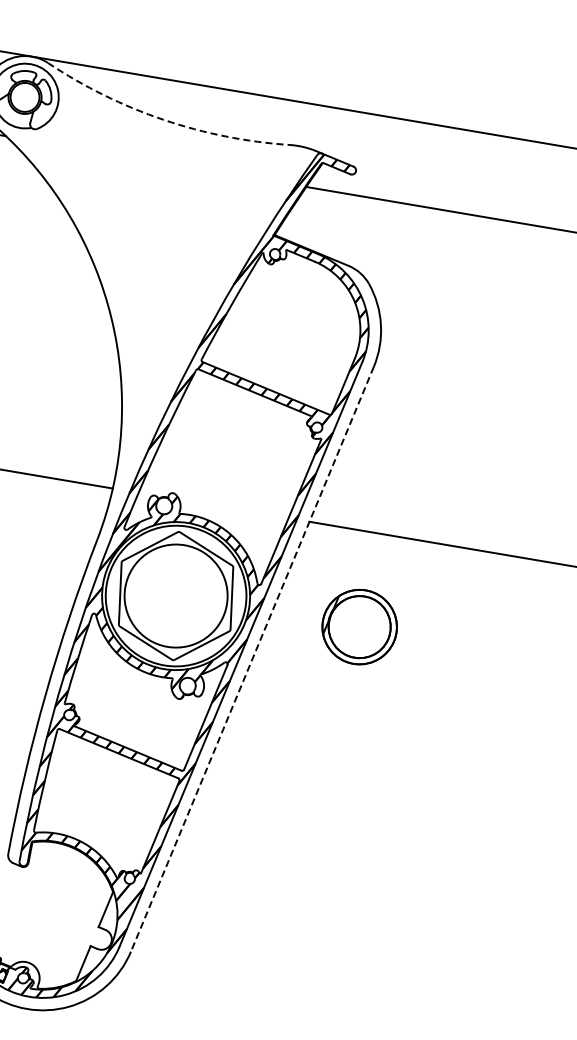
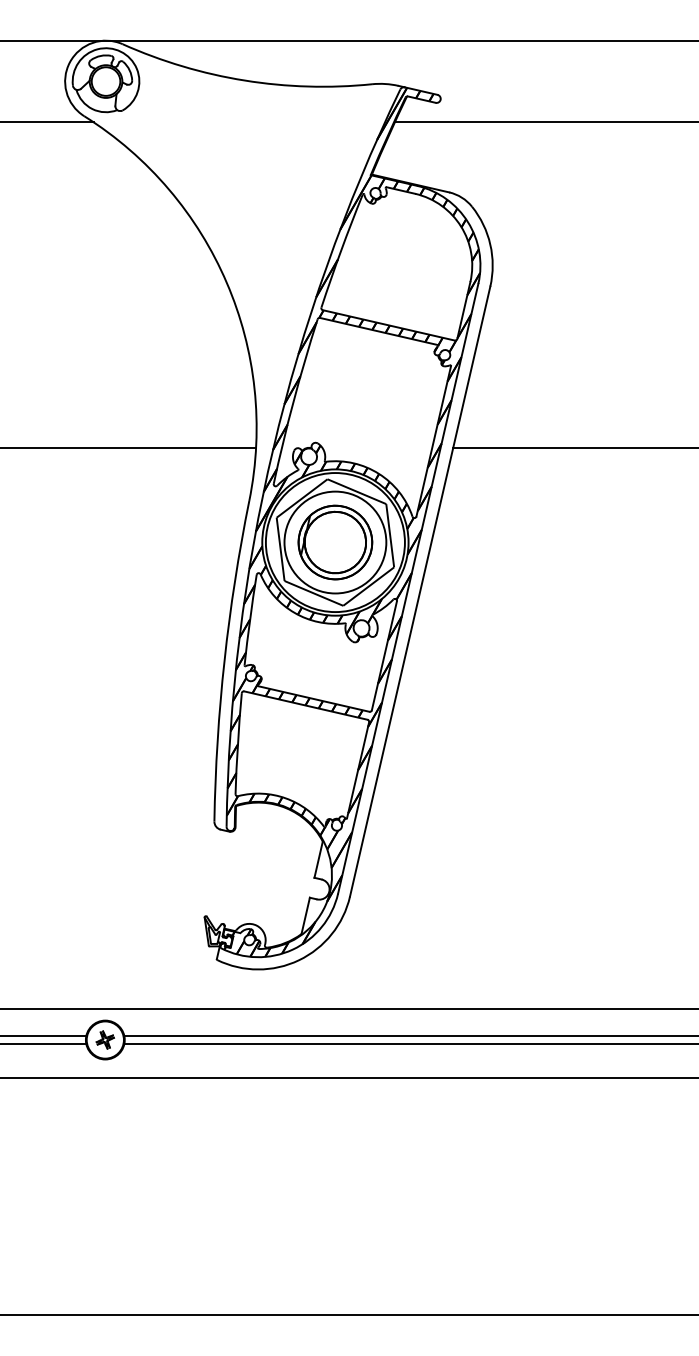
arc: (163, 119) -> (244, 80), dashed -> solid
part: (359, 627) -> (335, 542), moved
line: (252, 659) -> (420, 591), dashed -> solid

